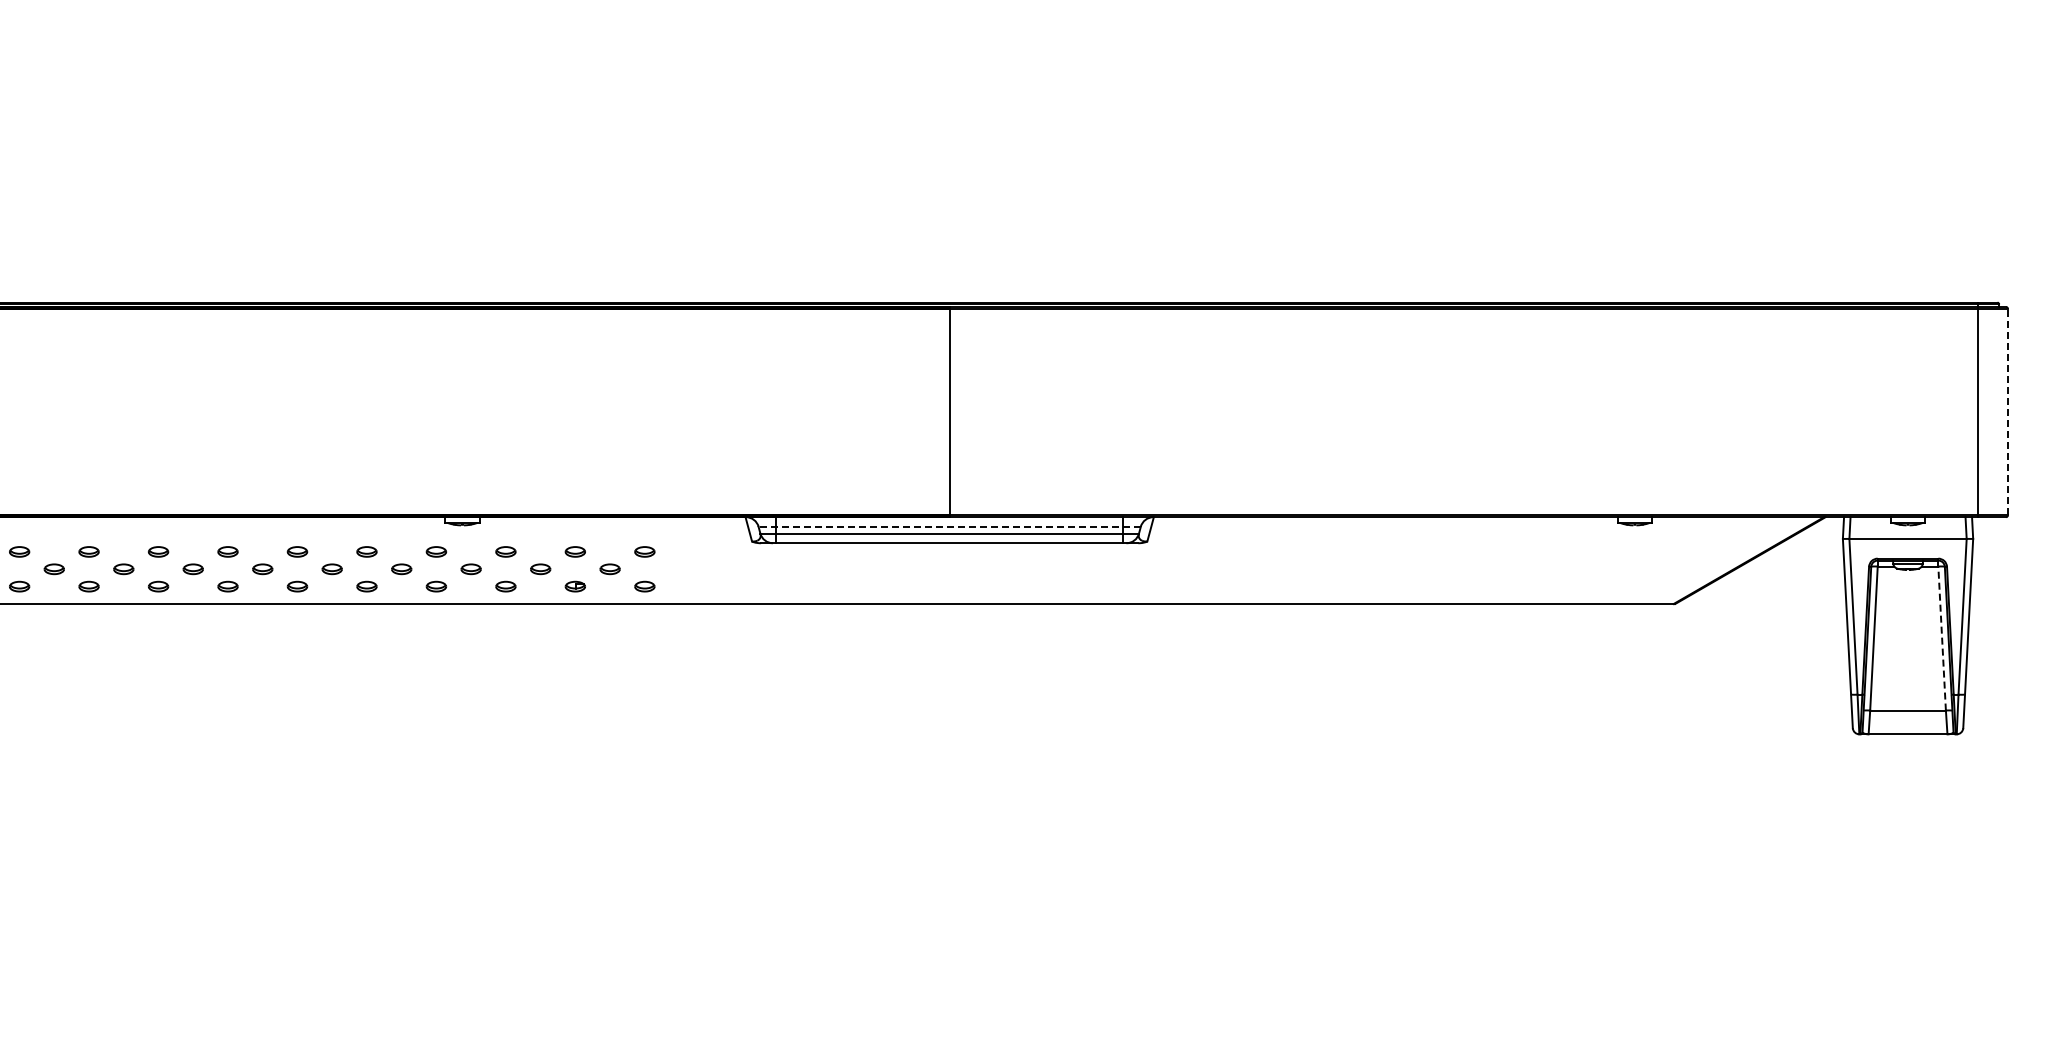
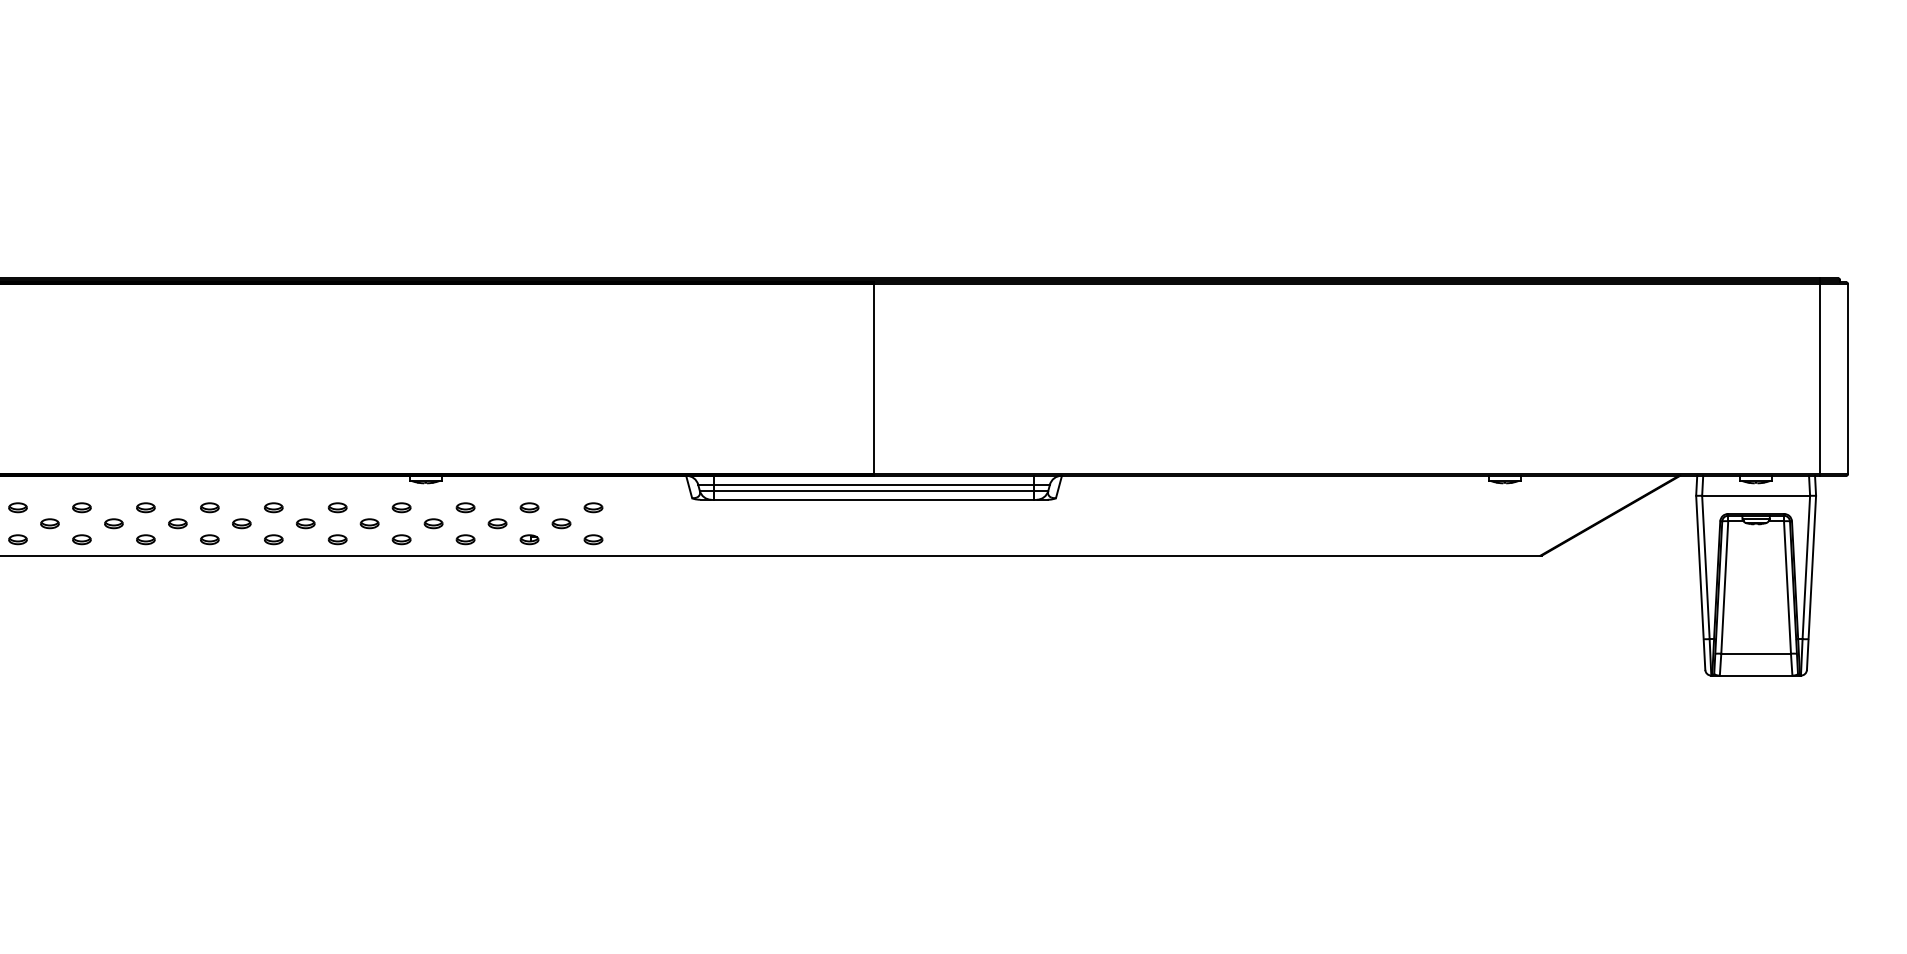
line: (2007, 411) -> (1847, 378), dashed -> solid
line: (949, 526) -> (873, 484), dashed -> solid
line: (1942, 638) -> (1787, 587), dashed -> solid

